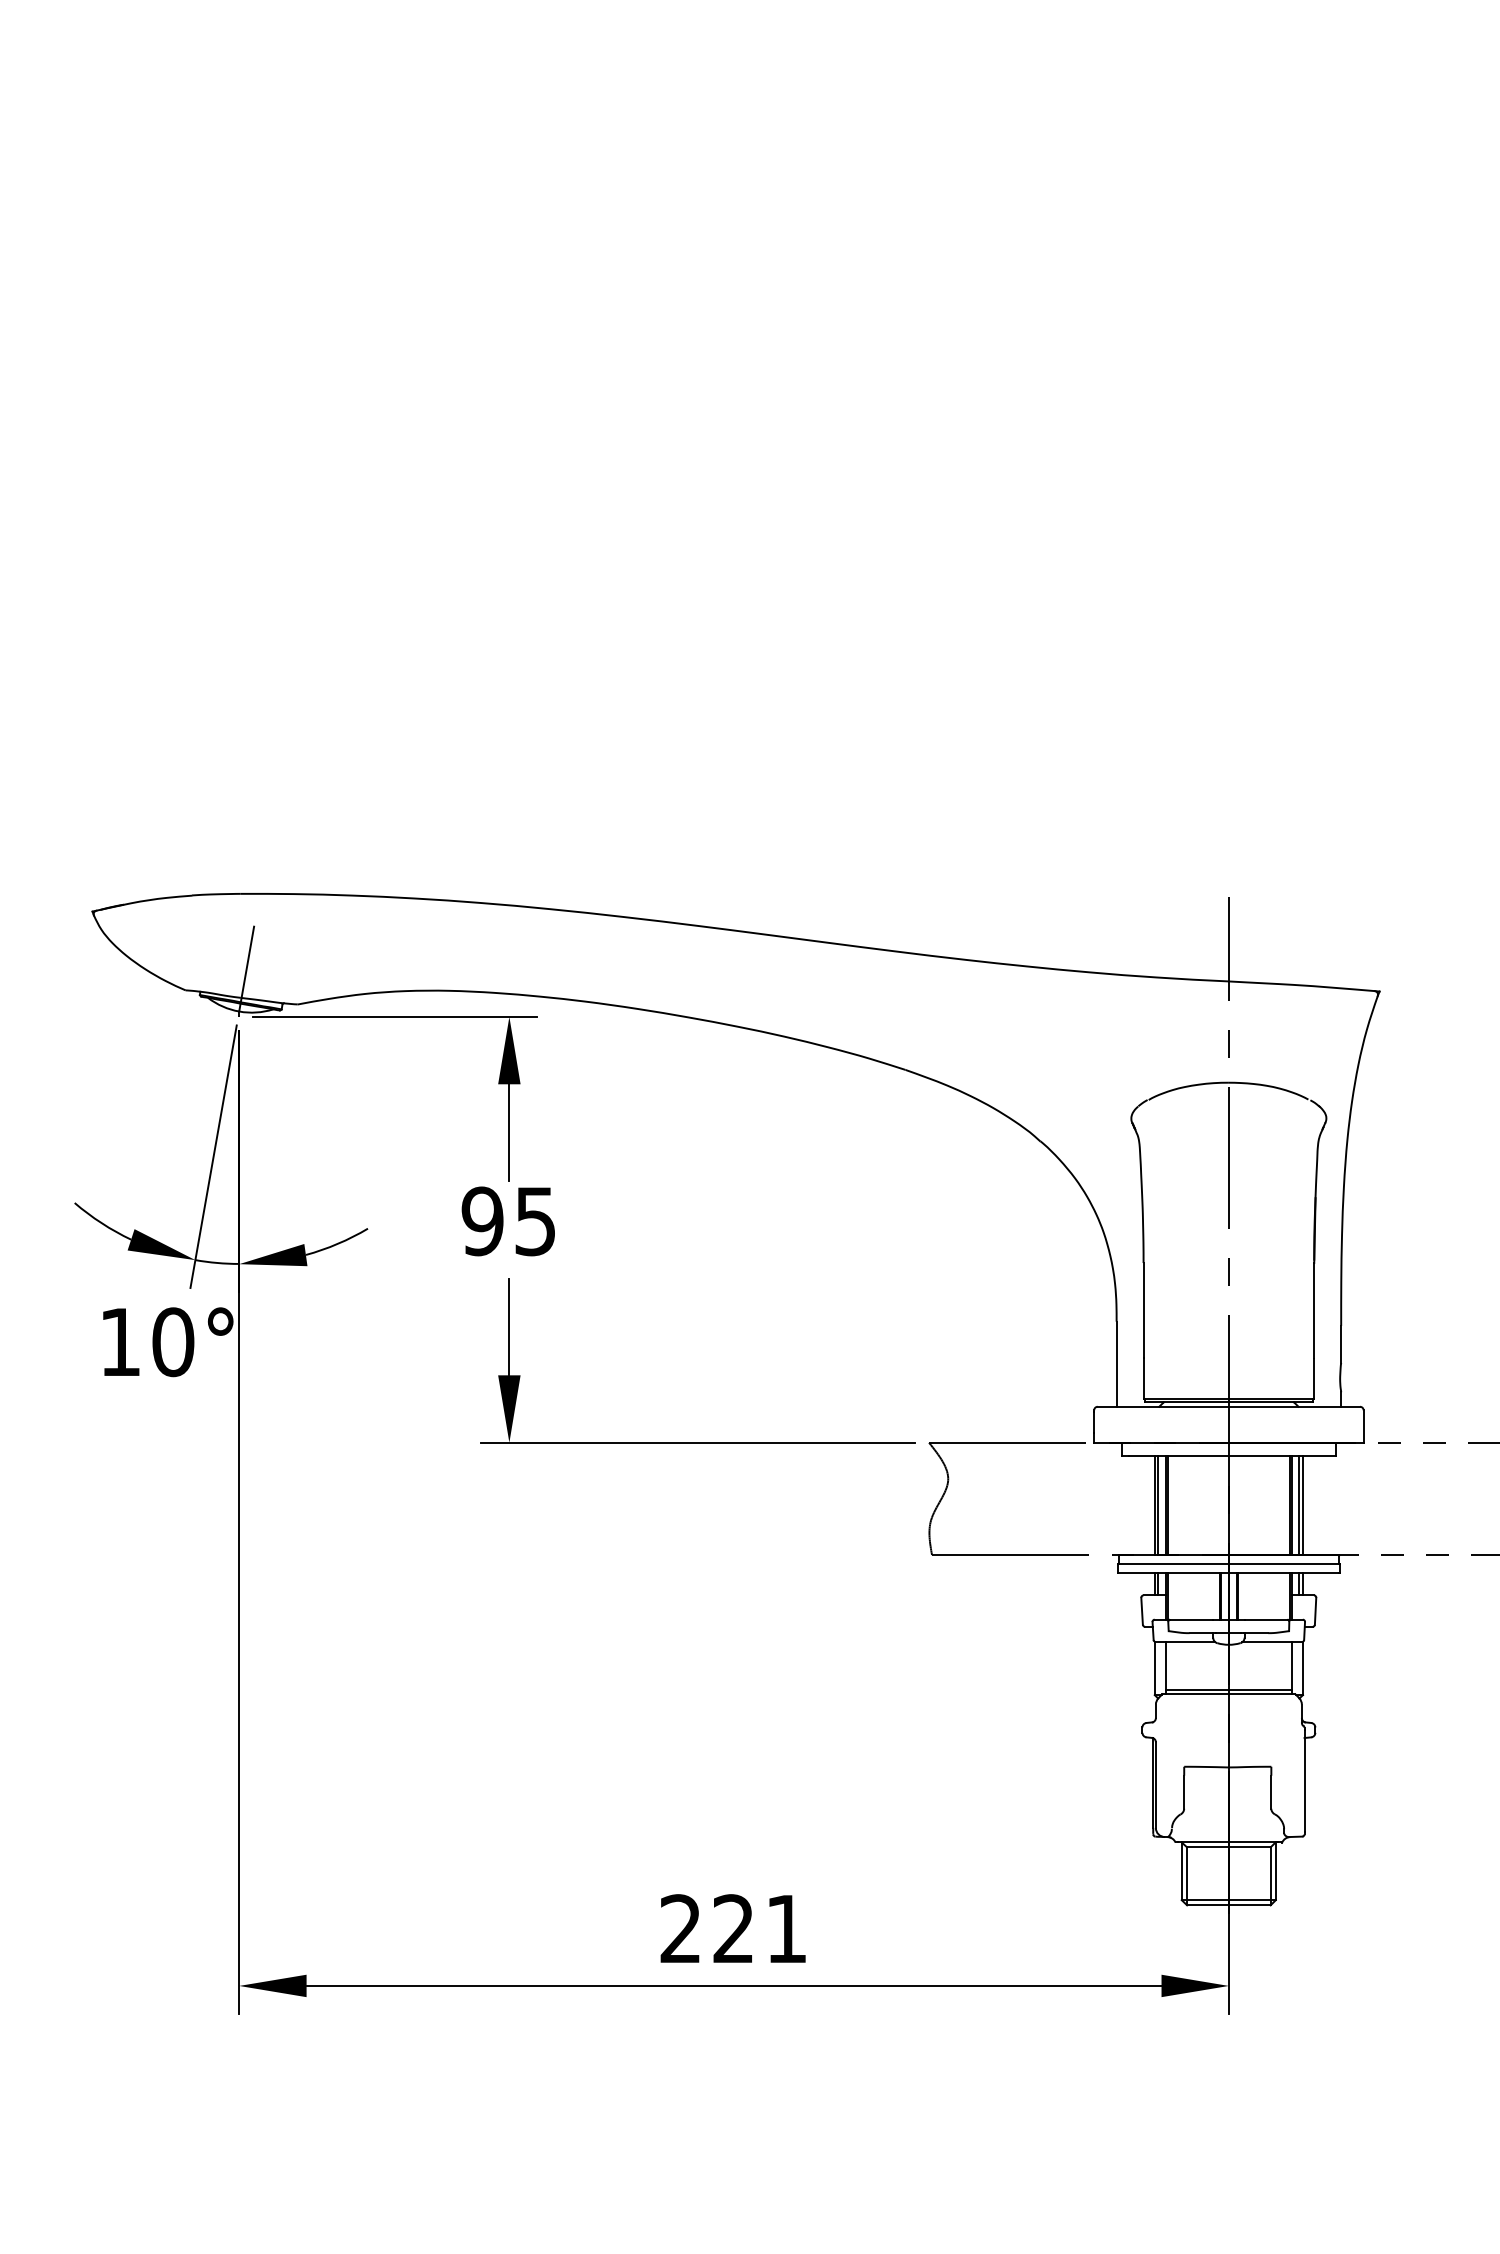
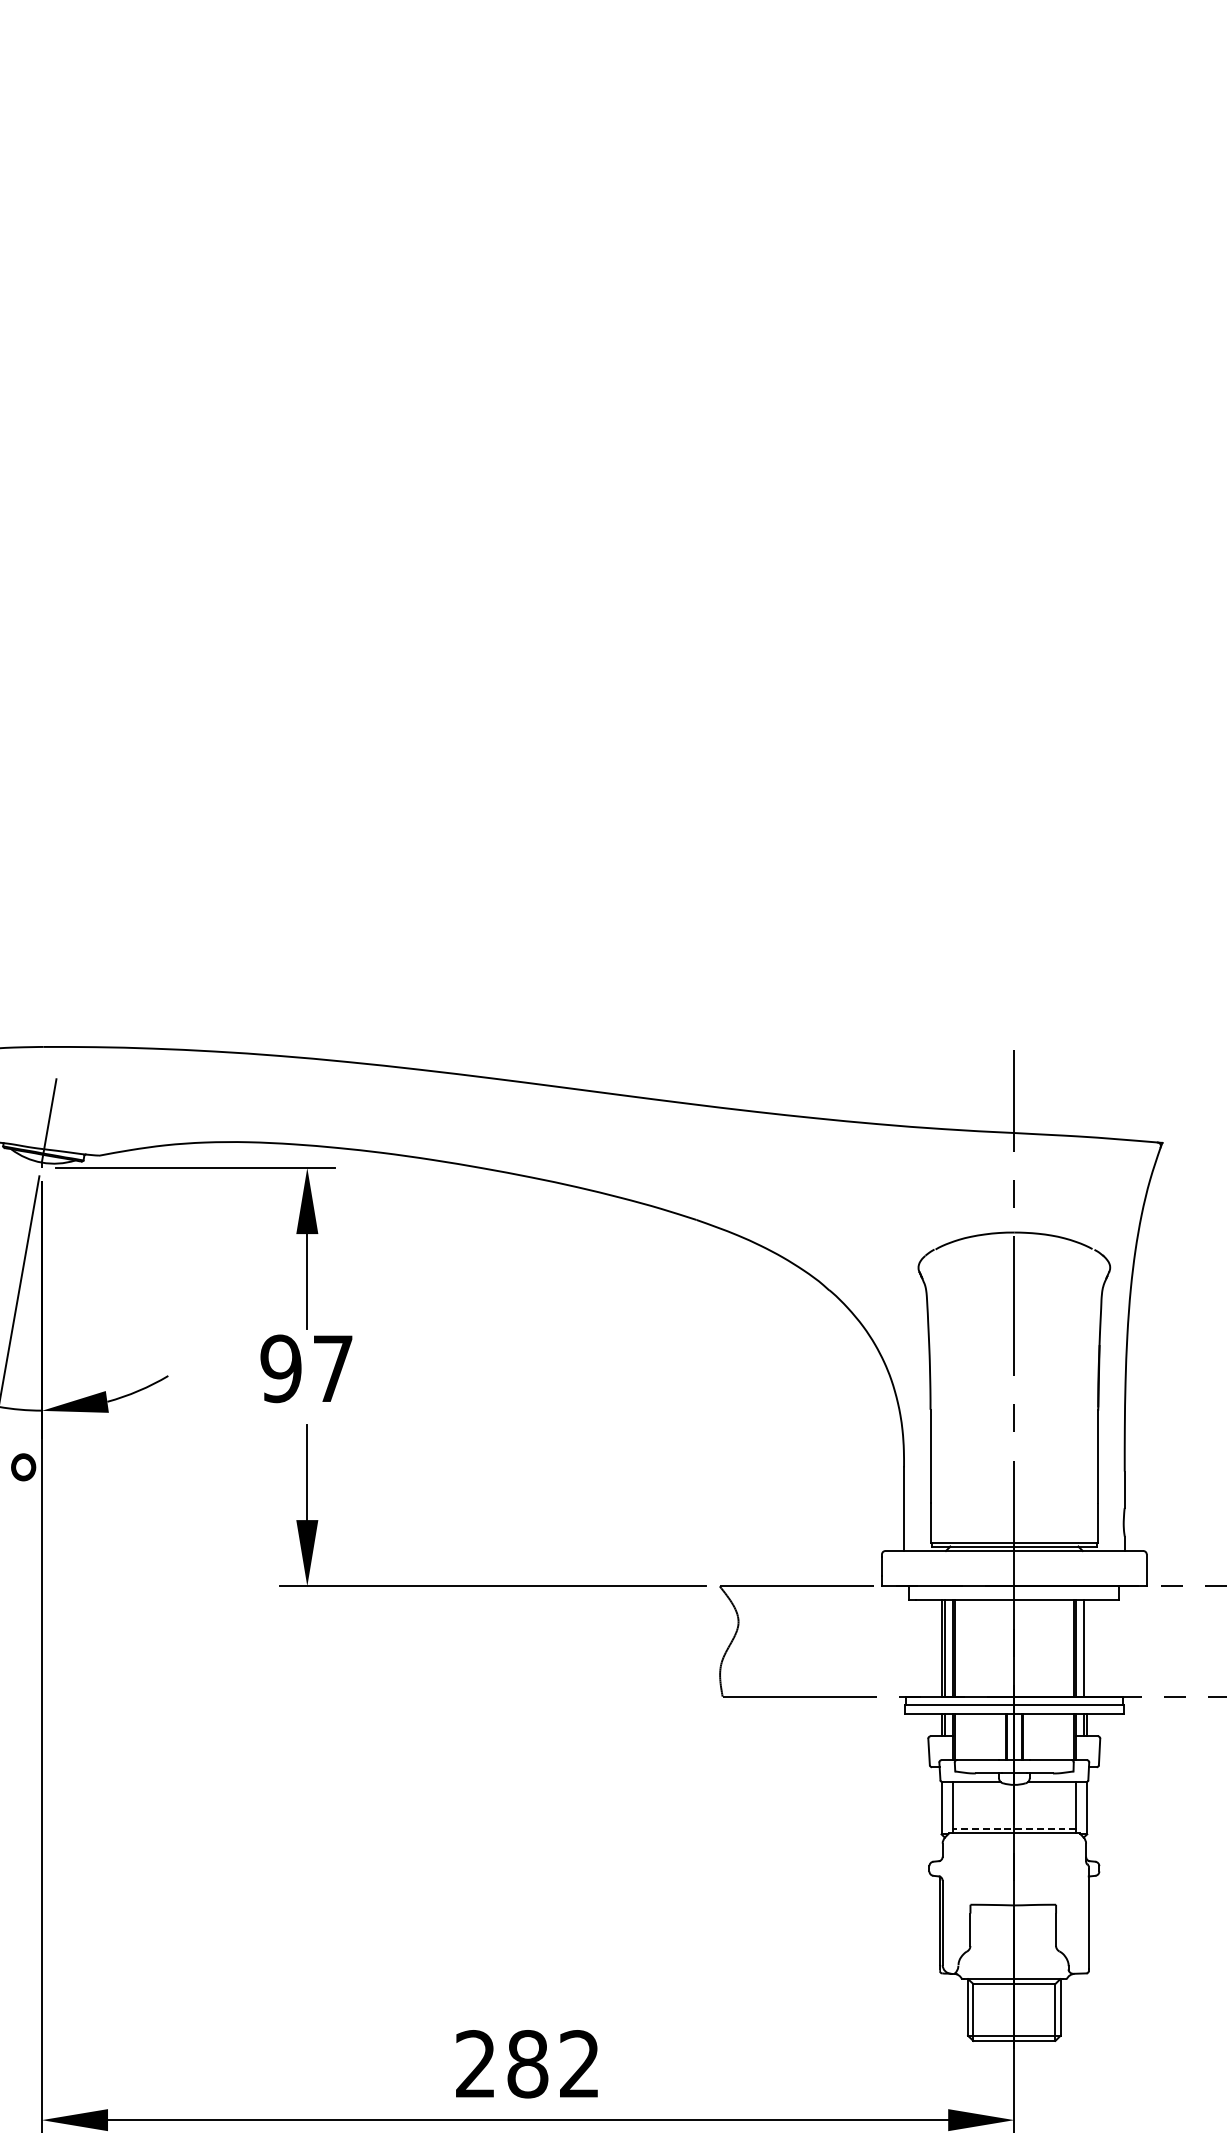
text: (535, 1221) -> (332, 1368), 95 -> 97
line: (1303, 1505) -> (1087, 1648), removed
line: (1228, 1689) -> (1013, 1828), solid -> dashed
text: (759, 1928) -> (553, 2063), 221 -> 282

